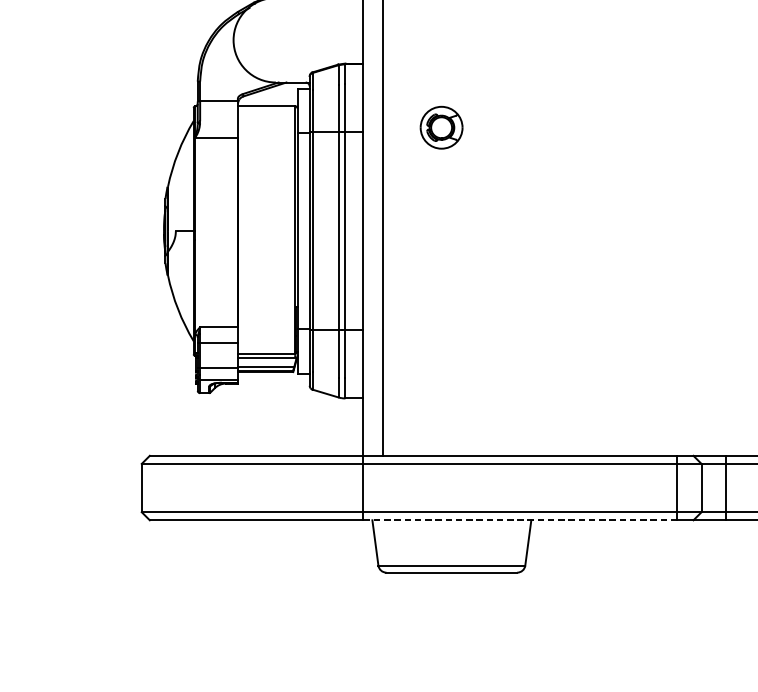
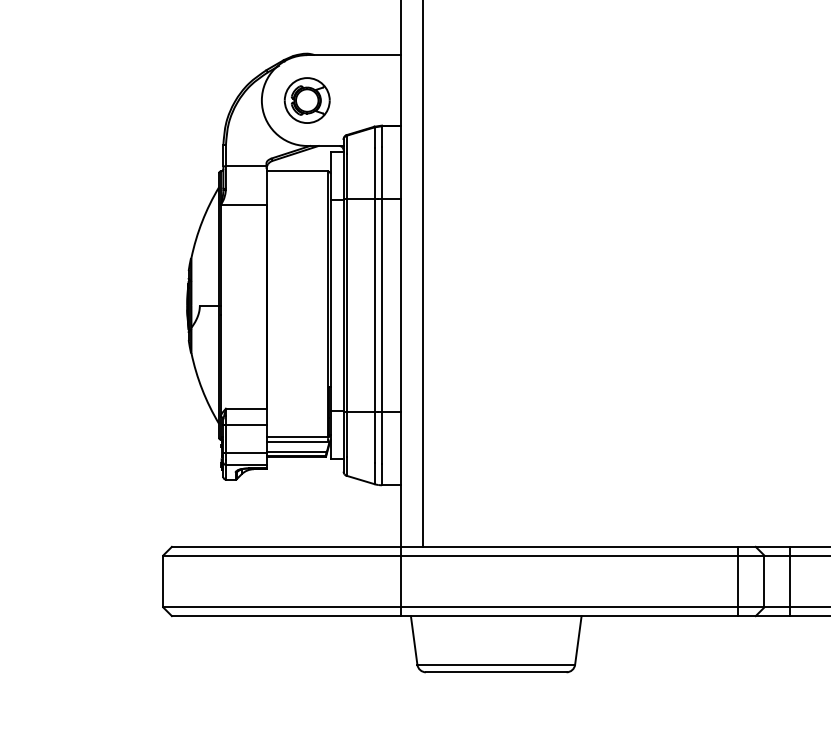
part: (440, 127) -> (306, 100), moved
line: (520, 520) -> (569, 616), dashed -> solid

